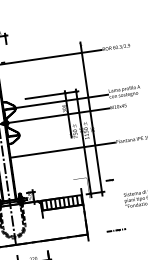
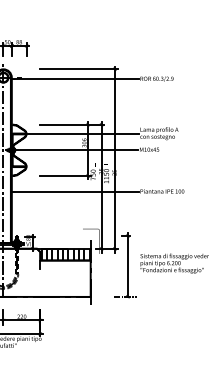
line: (50, 49) -> (78, 69), added
line: (52, 137) -> (65, 175), added
line: (114, 203) -> (127, 264), added

